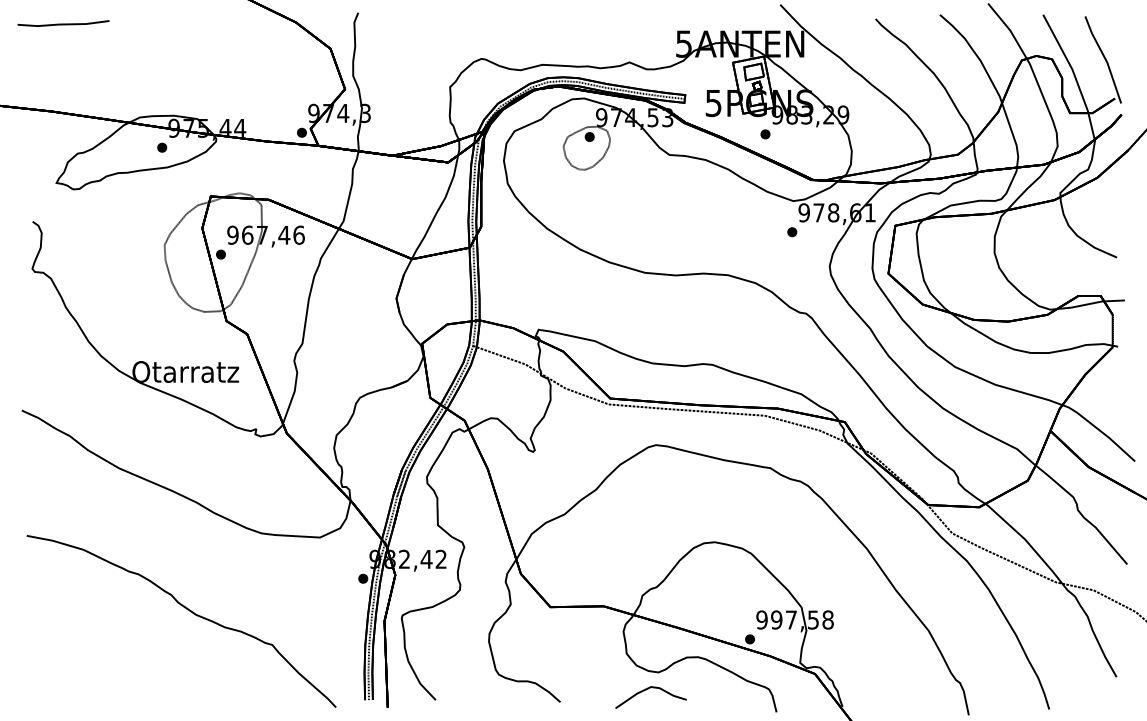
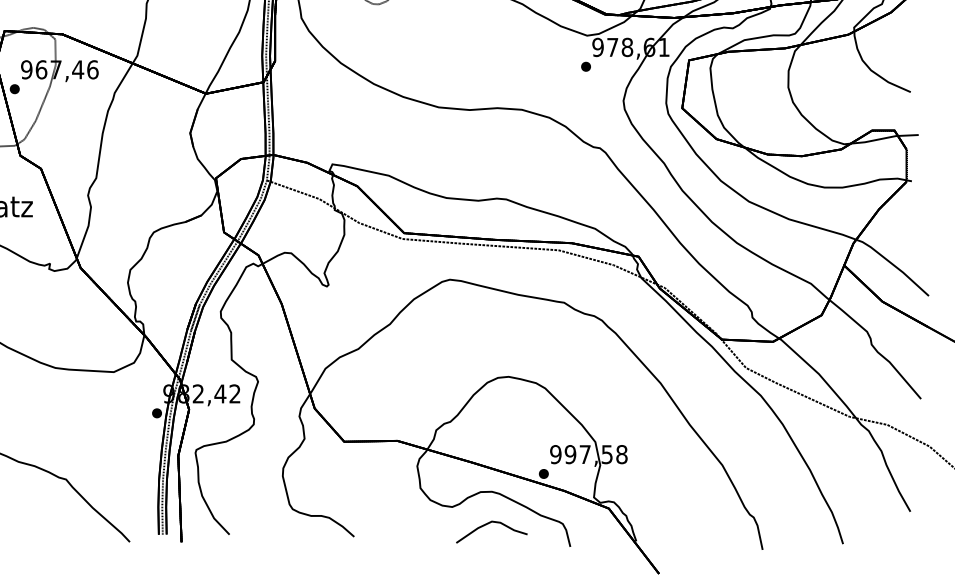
curve: (646, 690) -> (487, 525), moved

